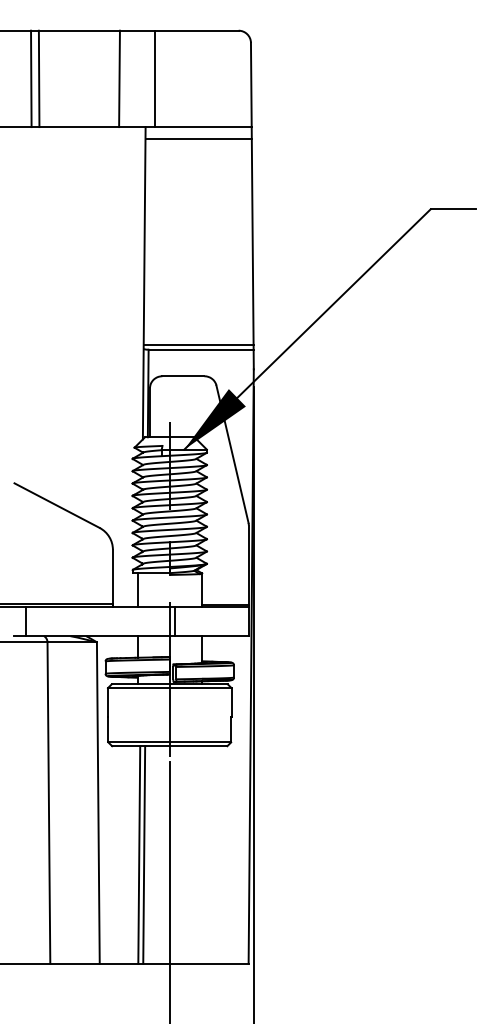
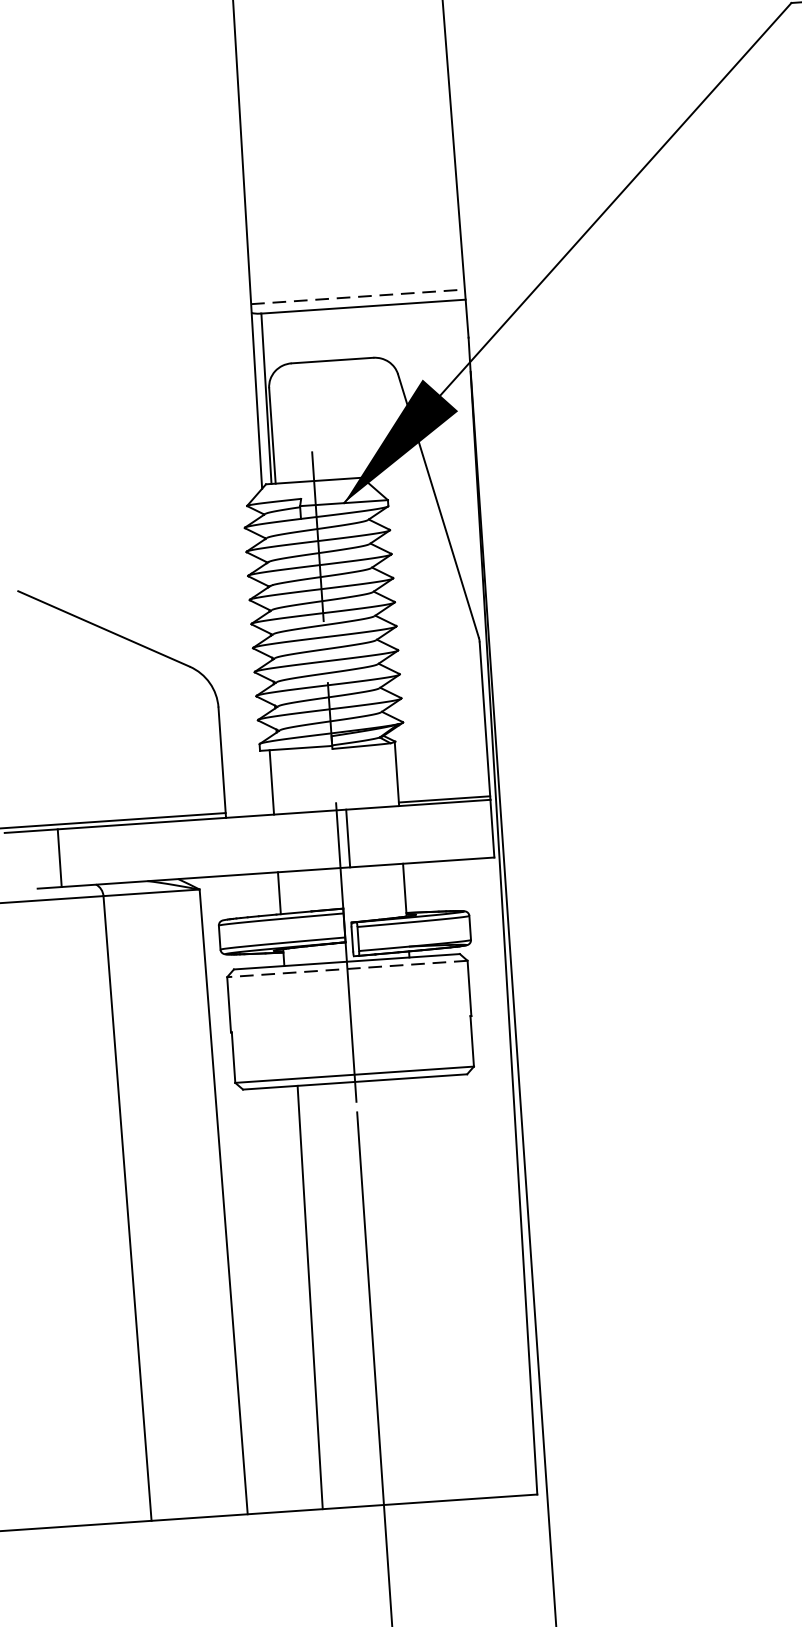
line: (198, 344) -> (357, 296), solid -> dashed
line: (169, 688) -> (346, 969), solid -> dashed
line: (144, 854) -> (320, 1295), removed

